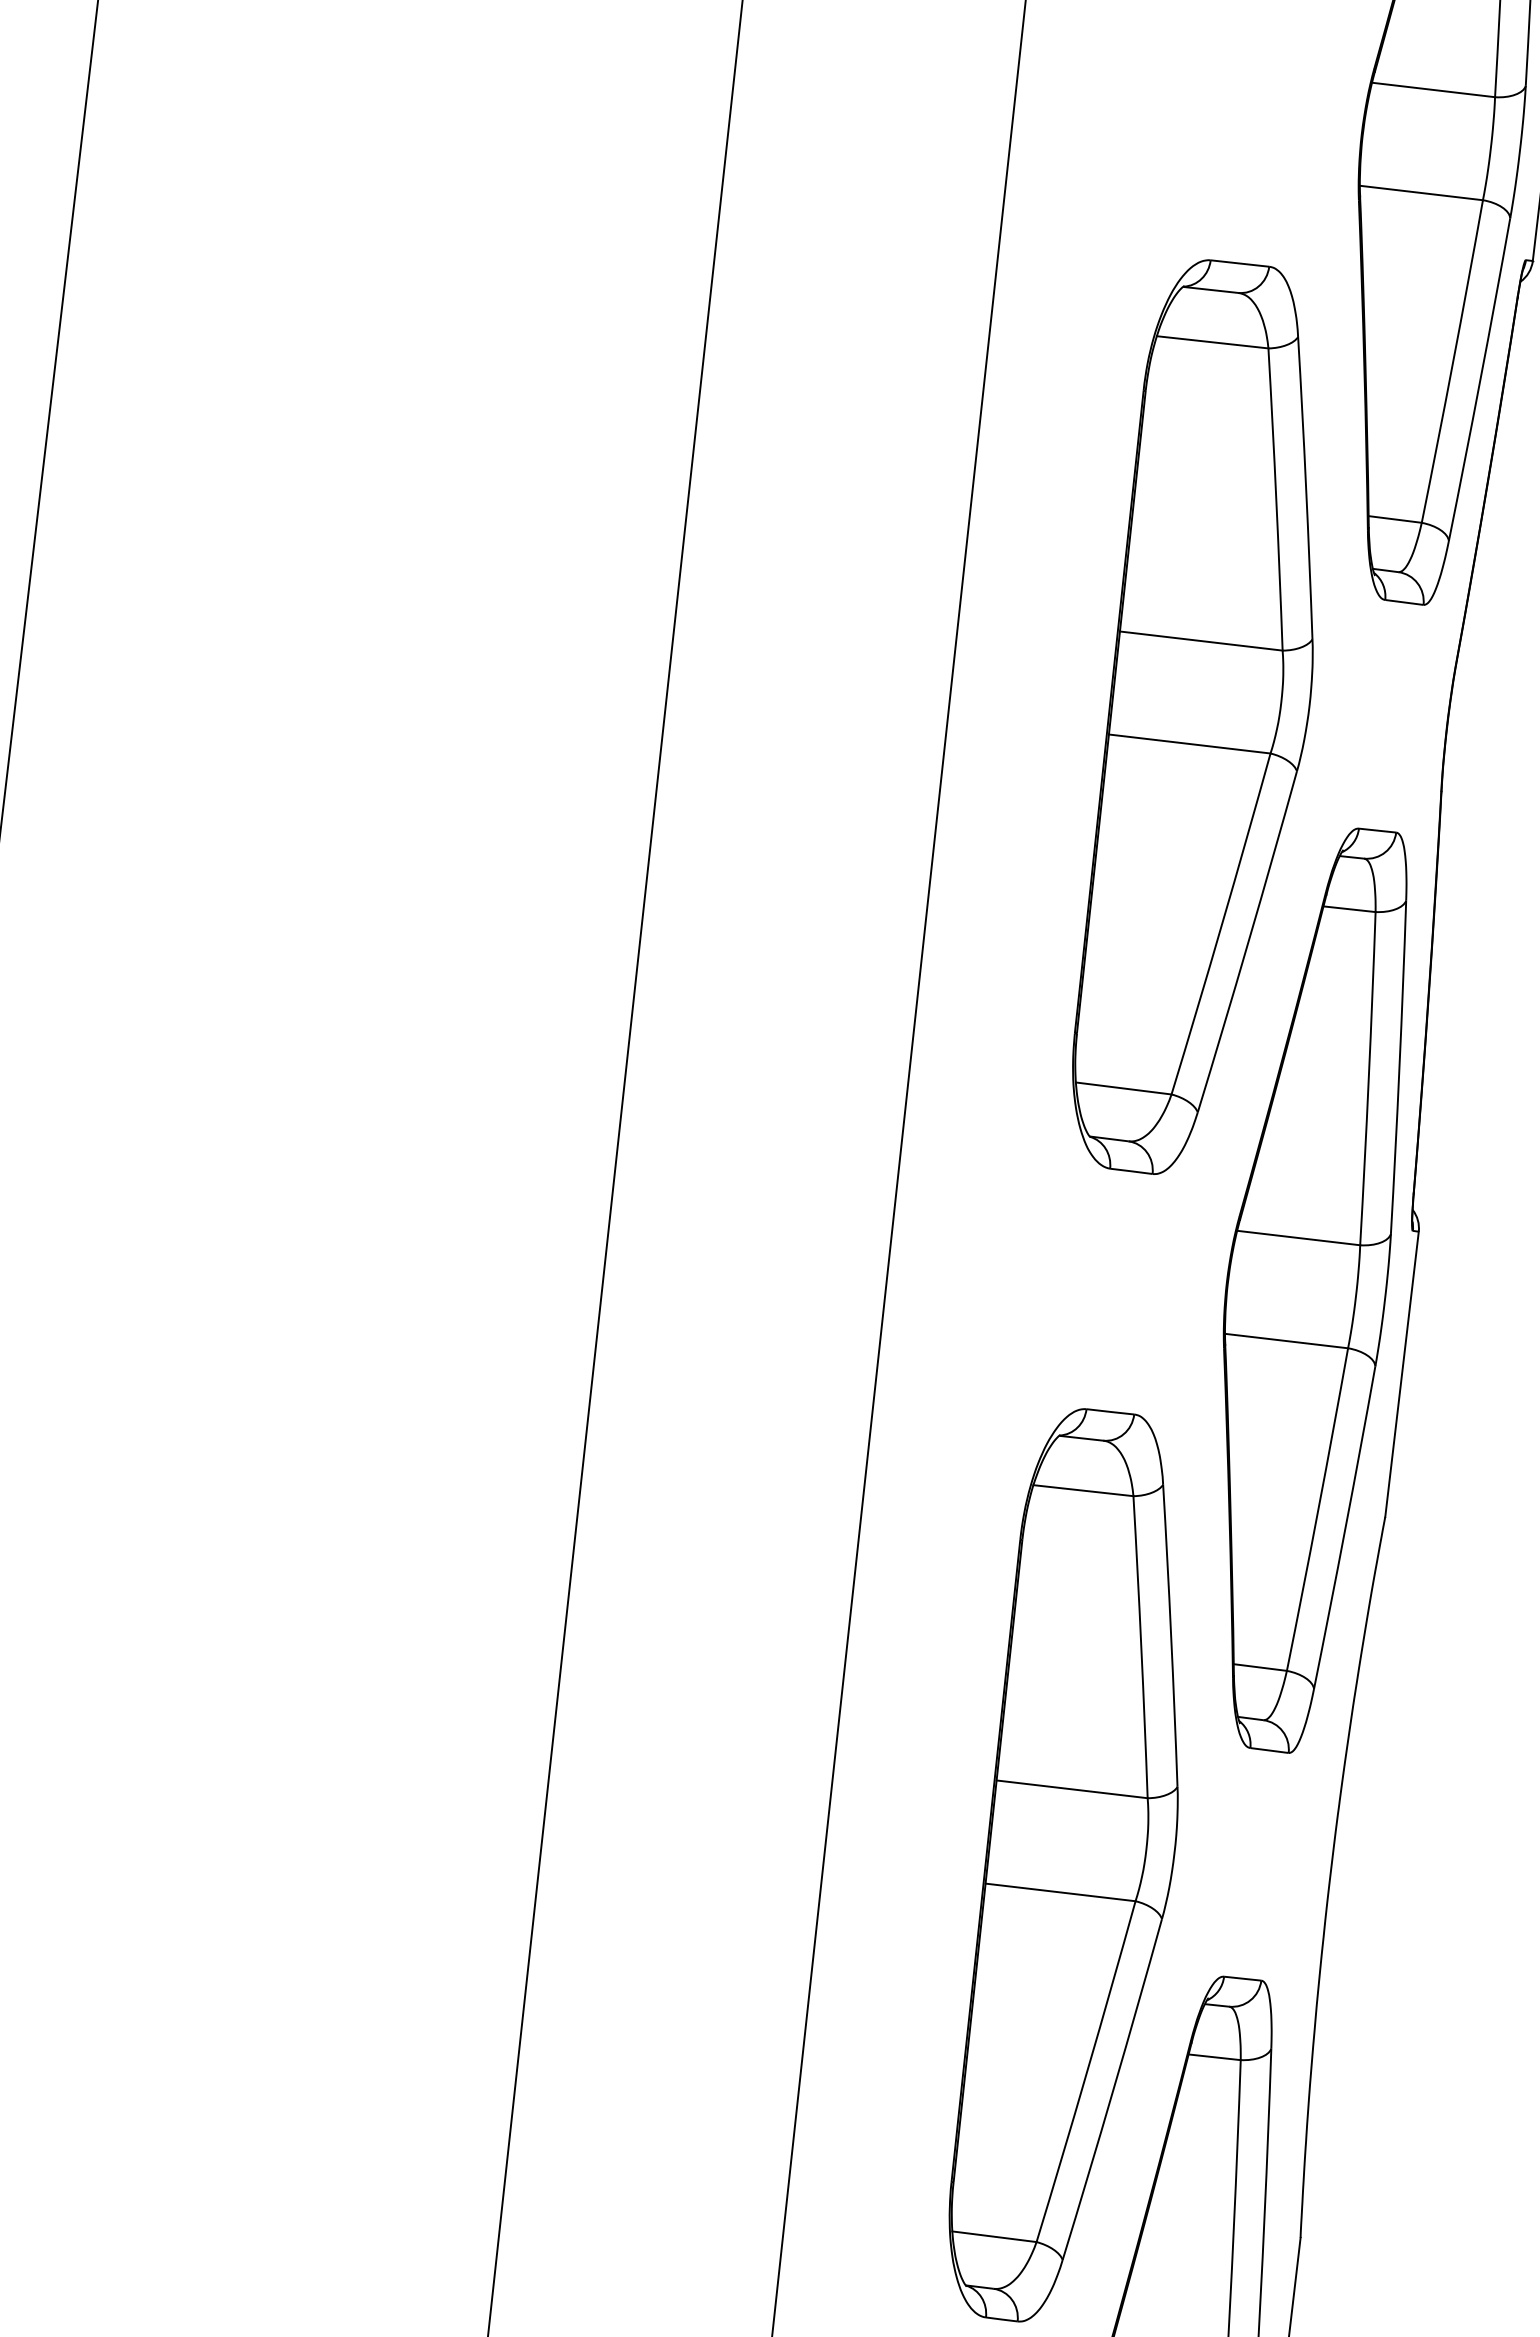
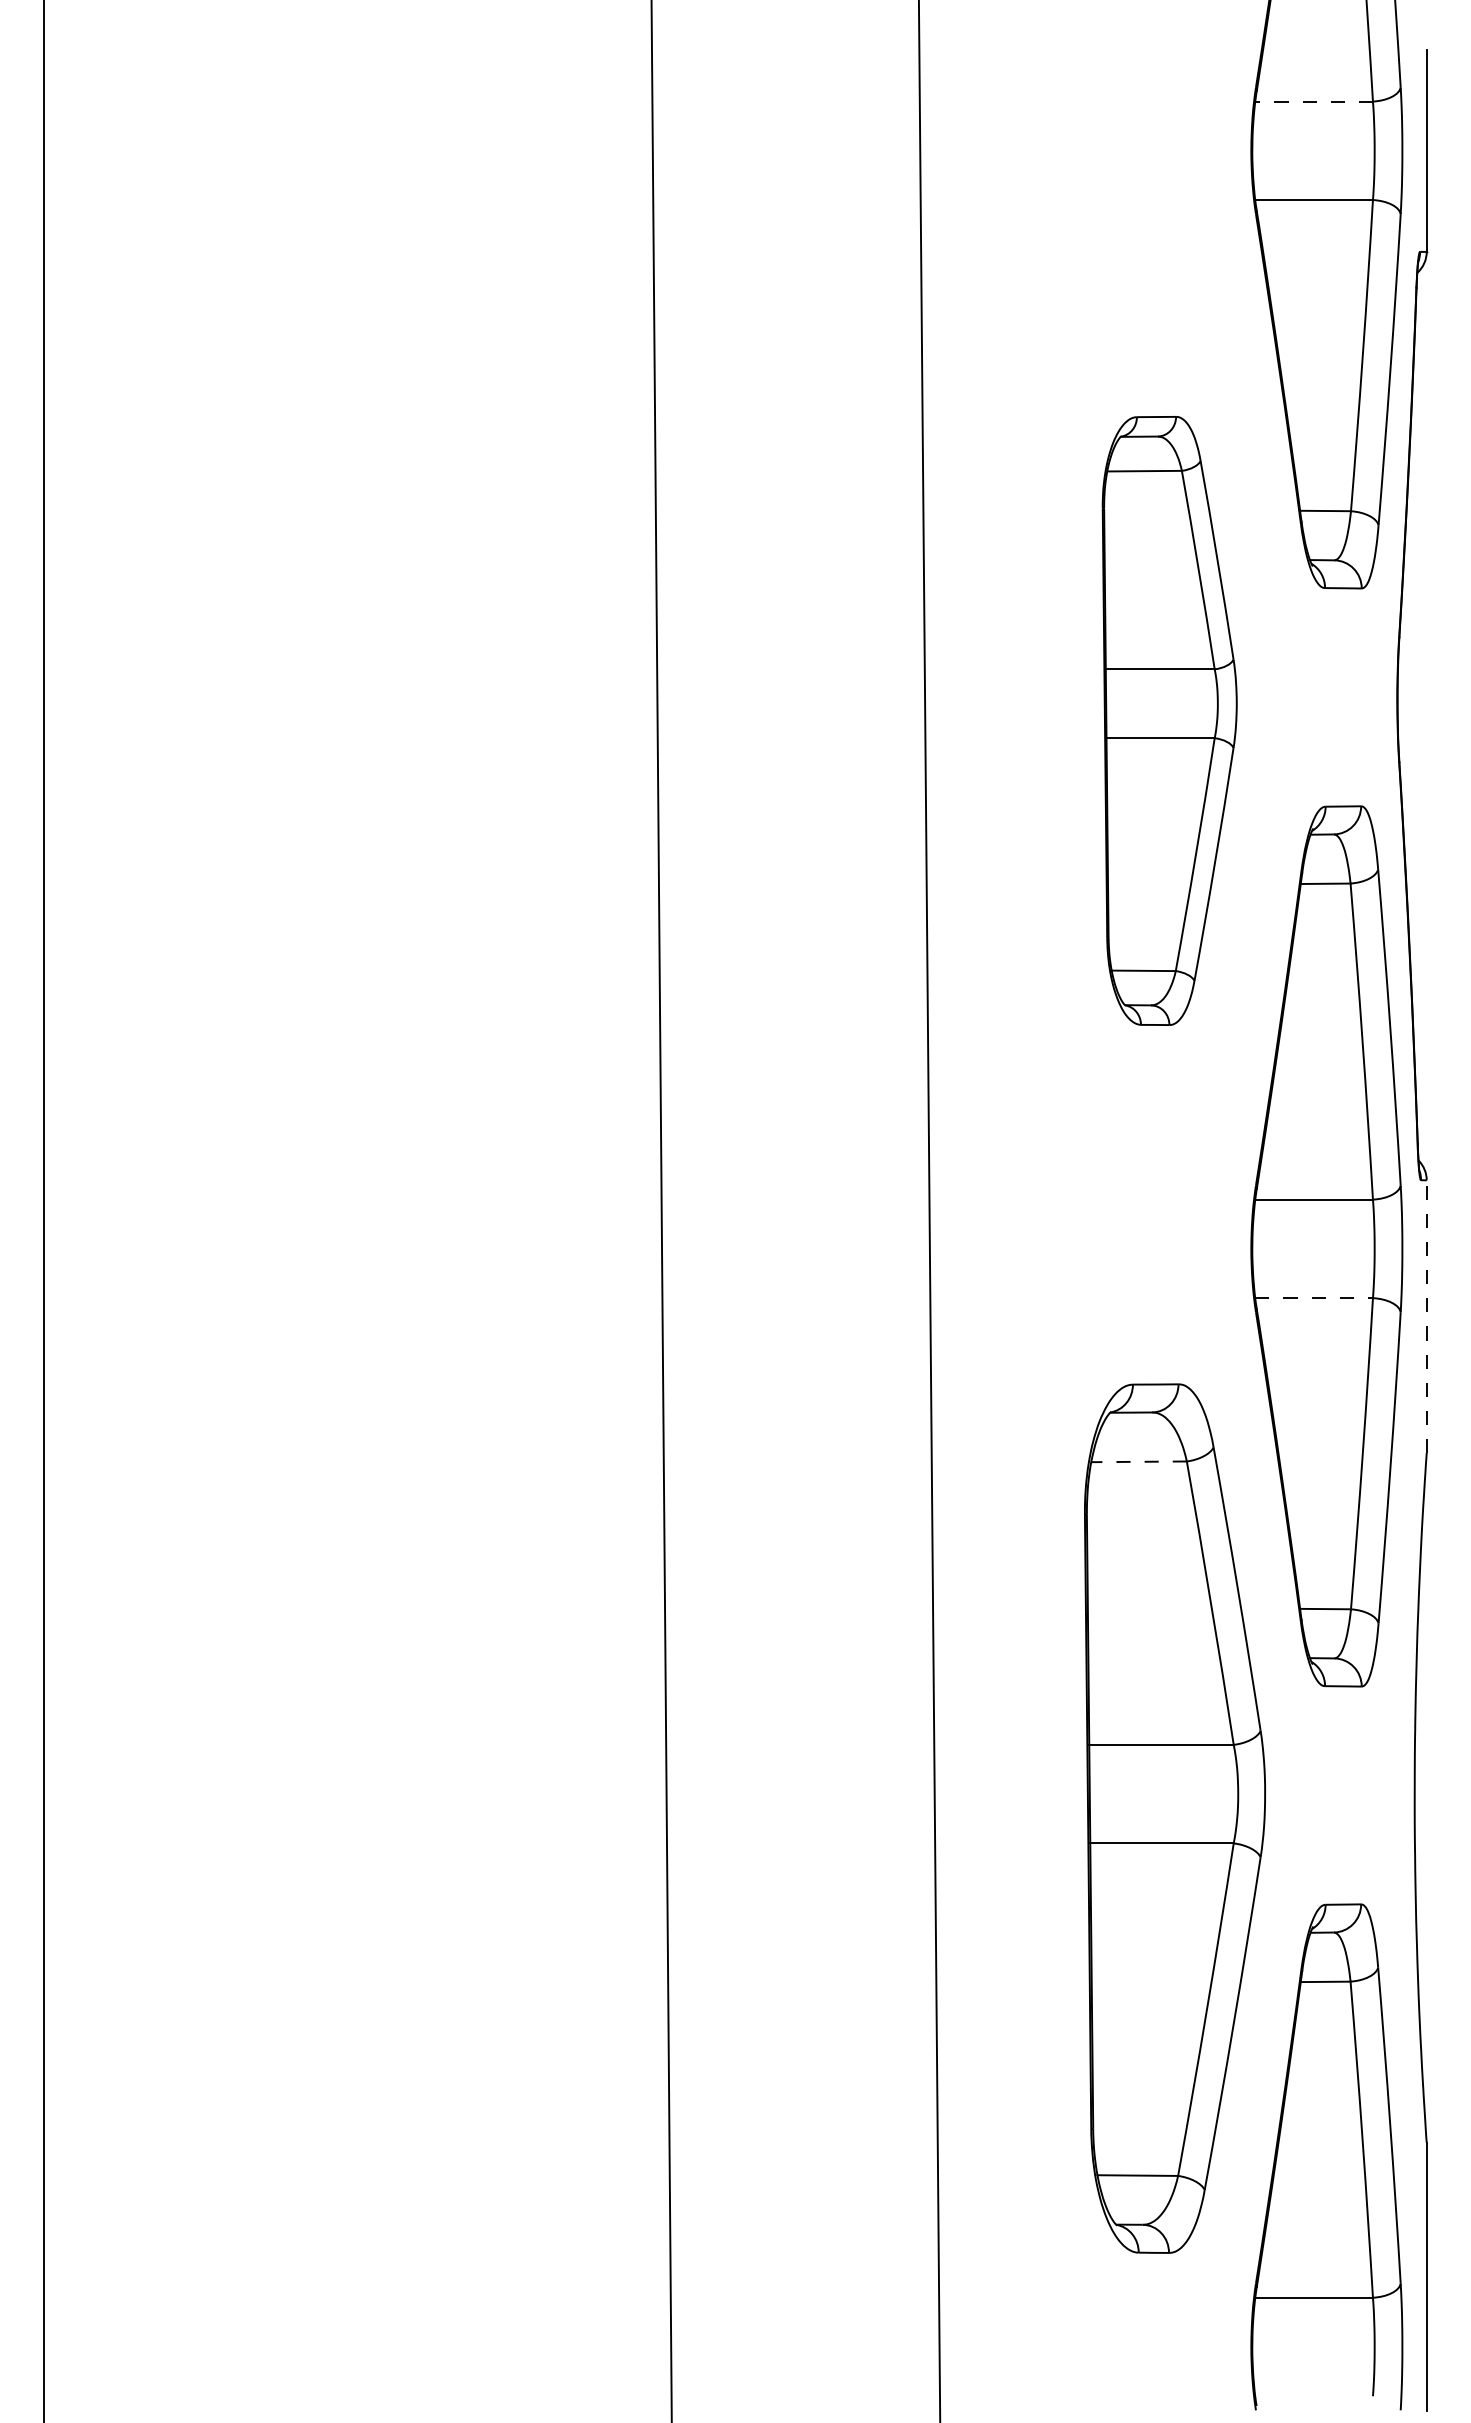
line: (1433, 89) -> (1314, 101), solid -> dashed
part: (1206, 719) -> (1169, 720), size x0.7
line: (1286, 1341) -> (1314, 1298), solid -> dashed
line: (1401, 1374) -> (1426, 1316), solid -> dashed
line: (1083, 1490) -> (1139, 1461), solid -> dashed

